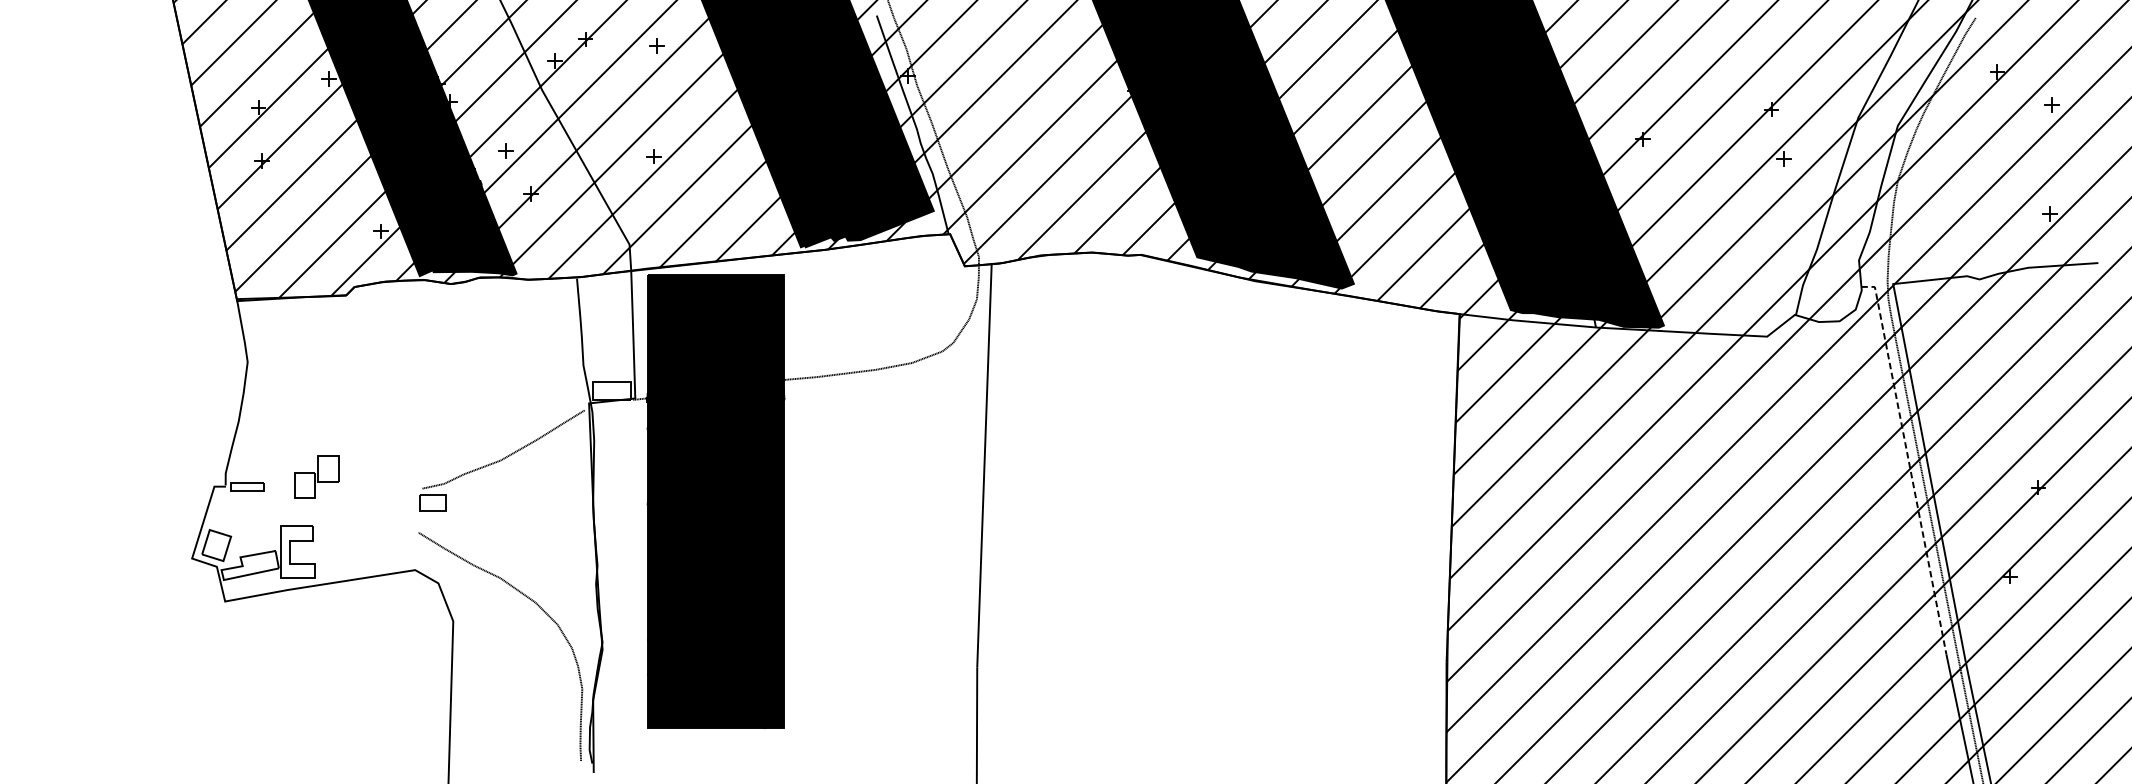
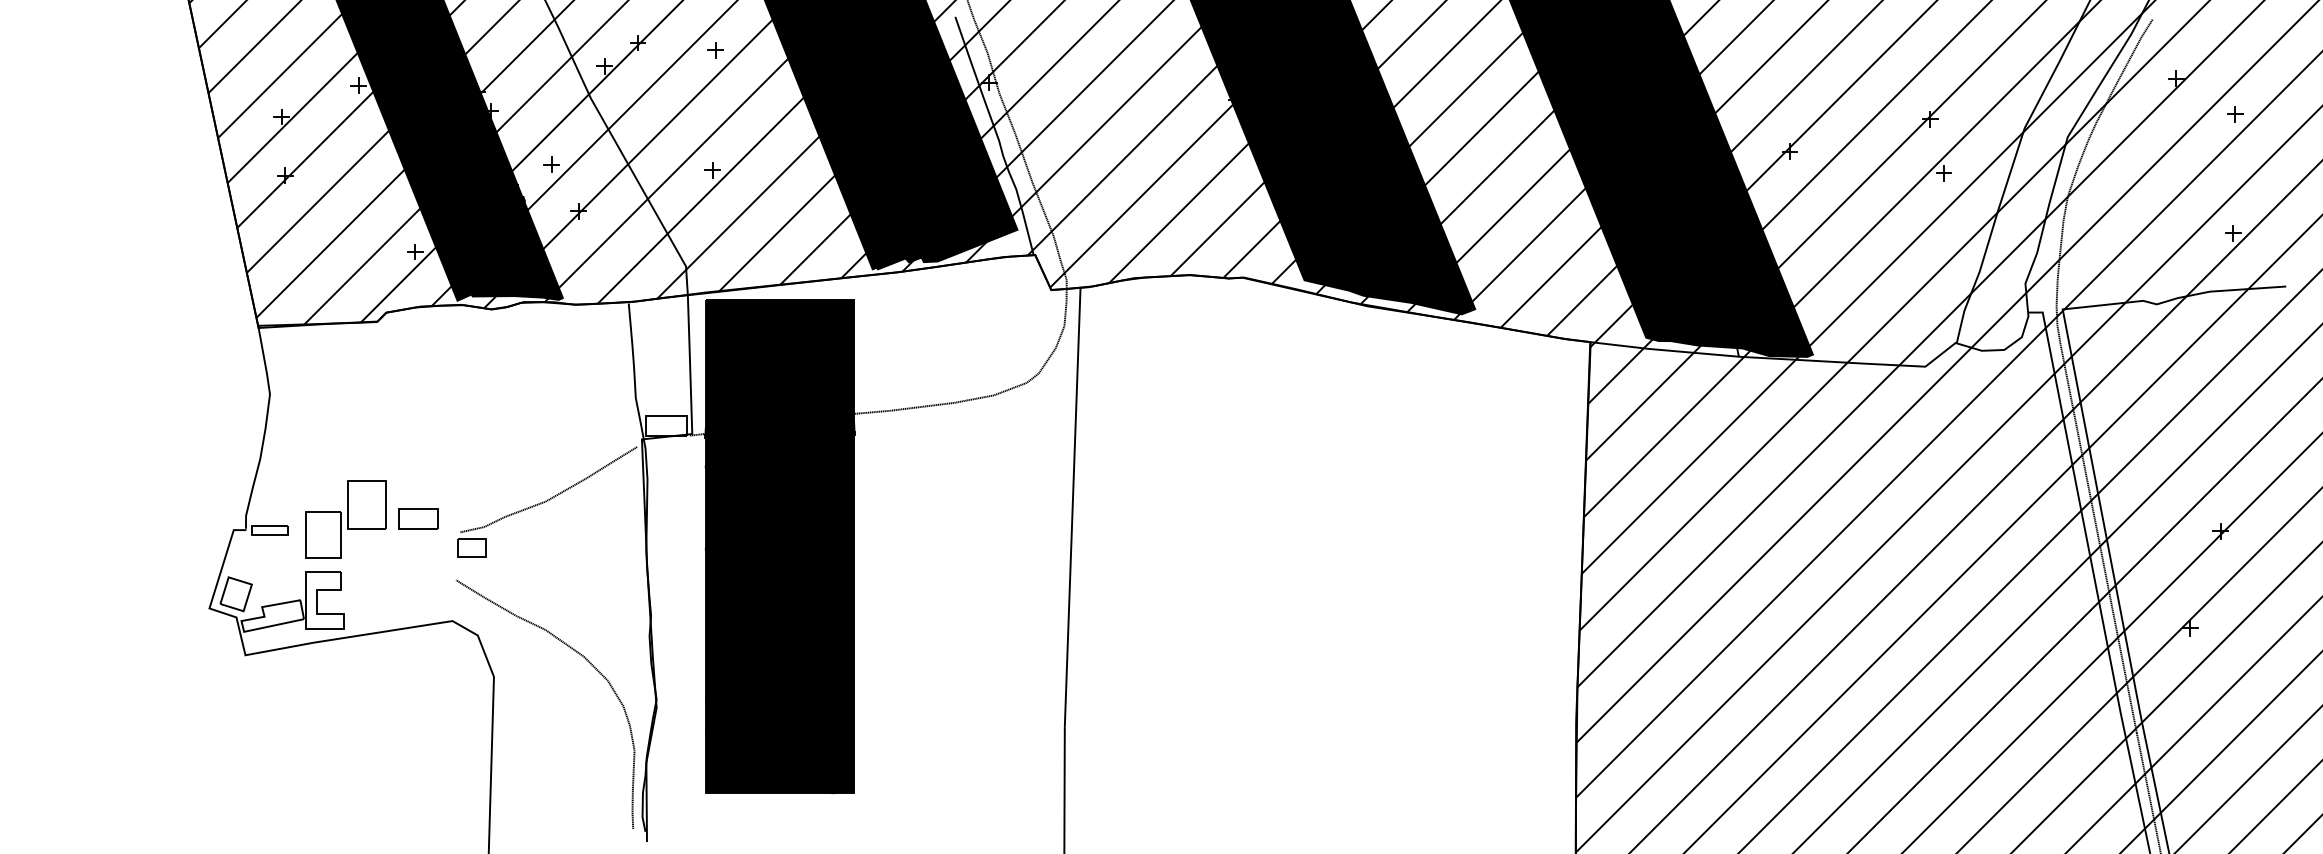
line: (1909, 463) -> (2080, 504), dashed -> solid
part: (384, 475) -> (418, 518), added
part: (316, 476) -> (345, 519), size x1.67

